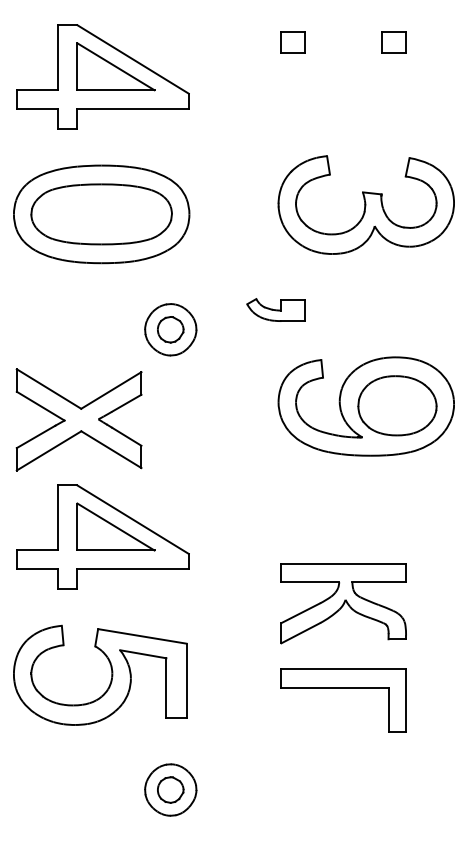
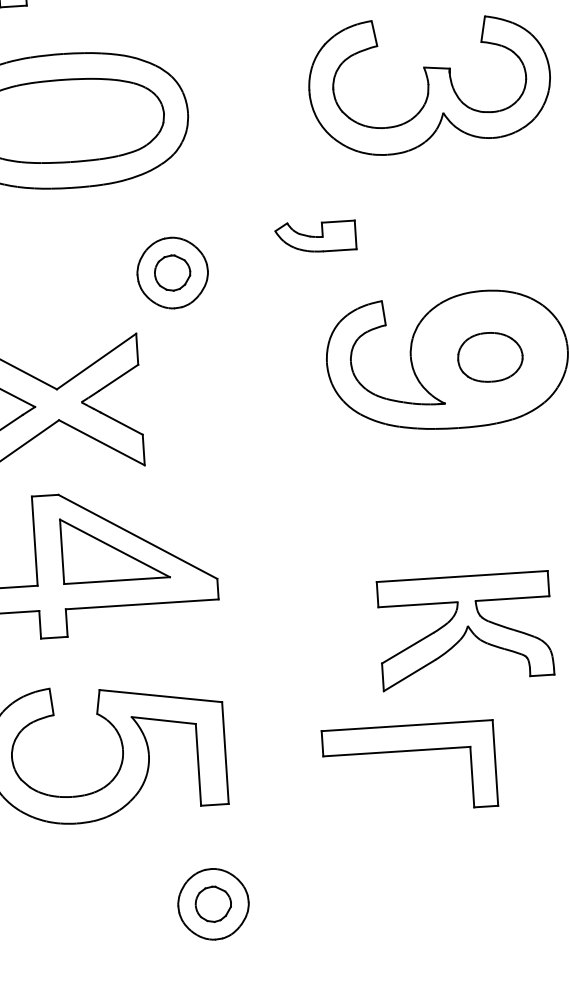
part: (397, 405) -> (490, 356), size x0.6
part: (343, 603) -> (465, 631), moved
part: (343, 688) -> (408, 751), moved

